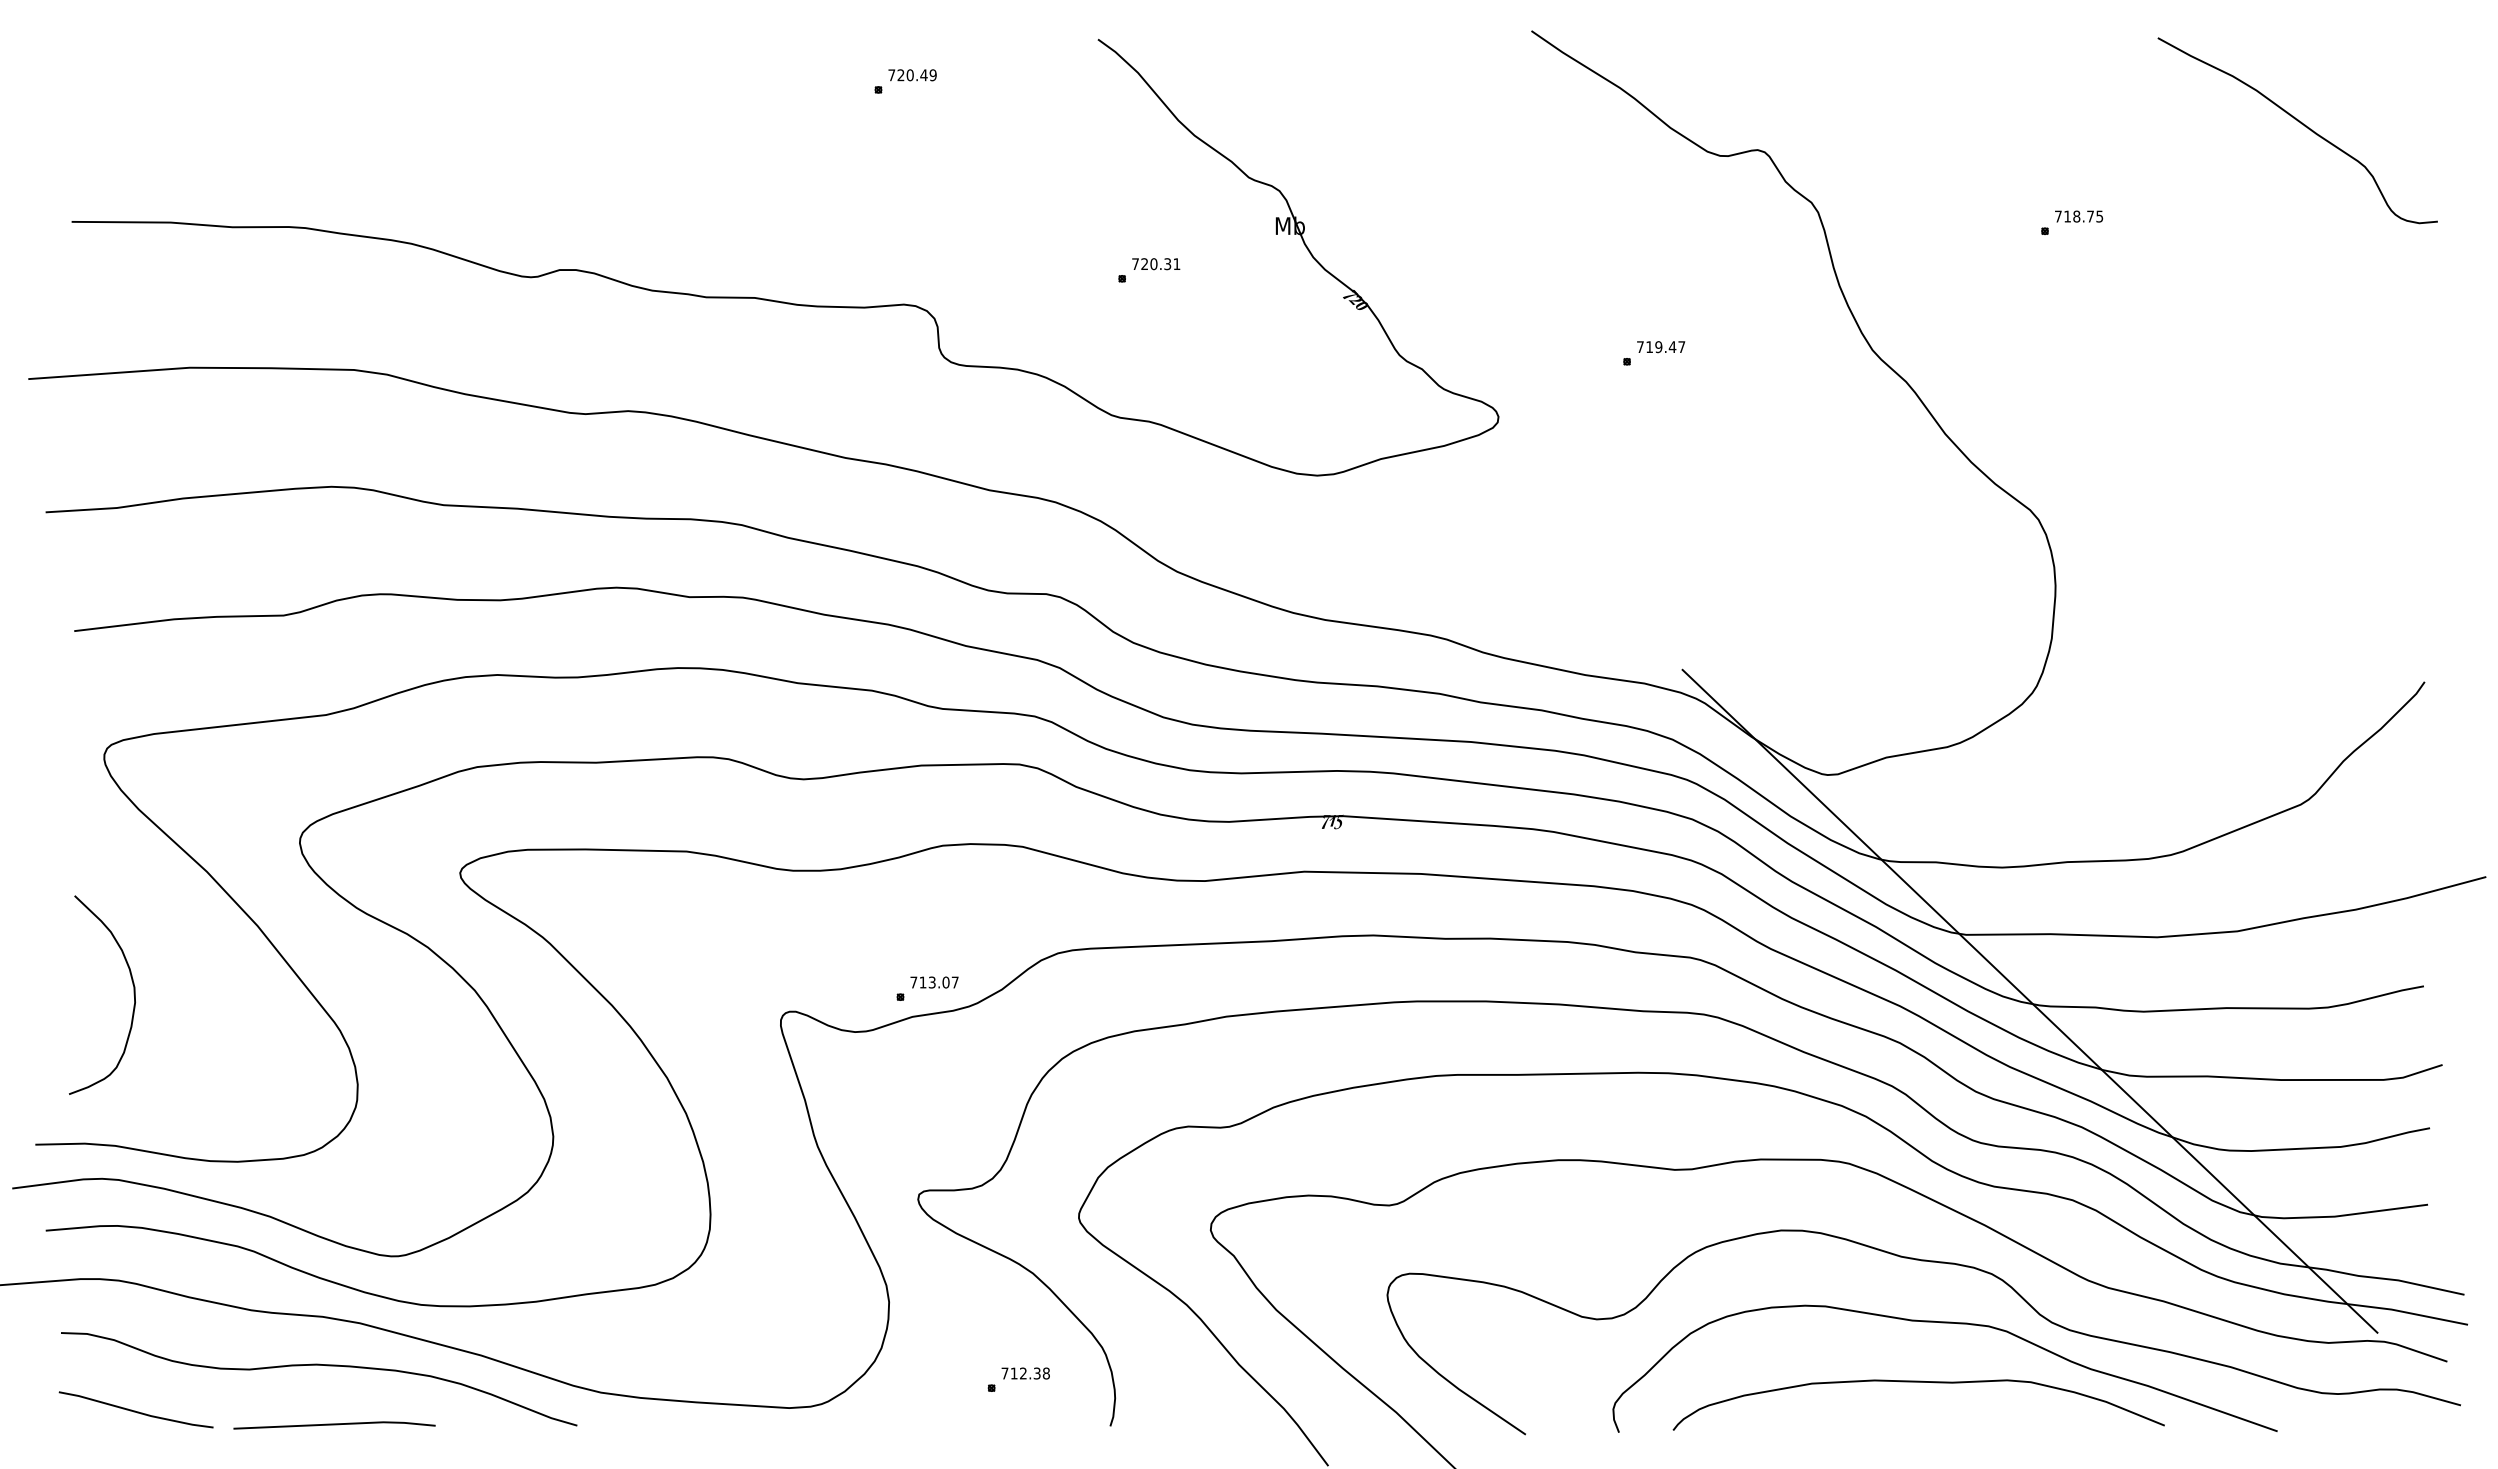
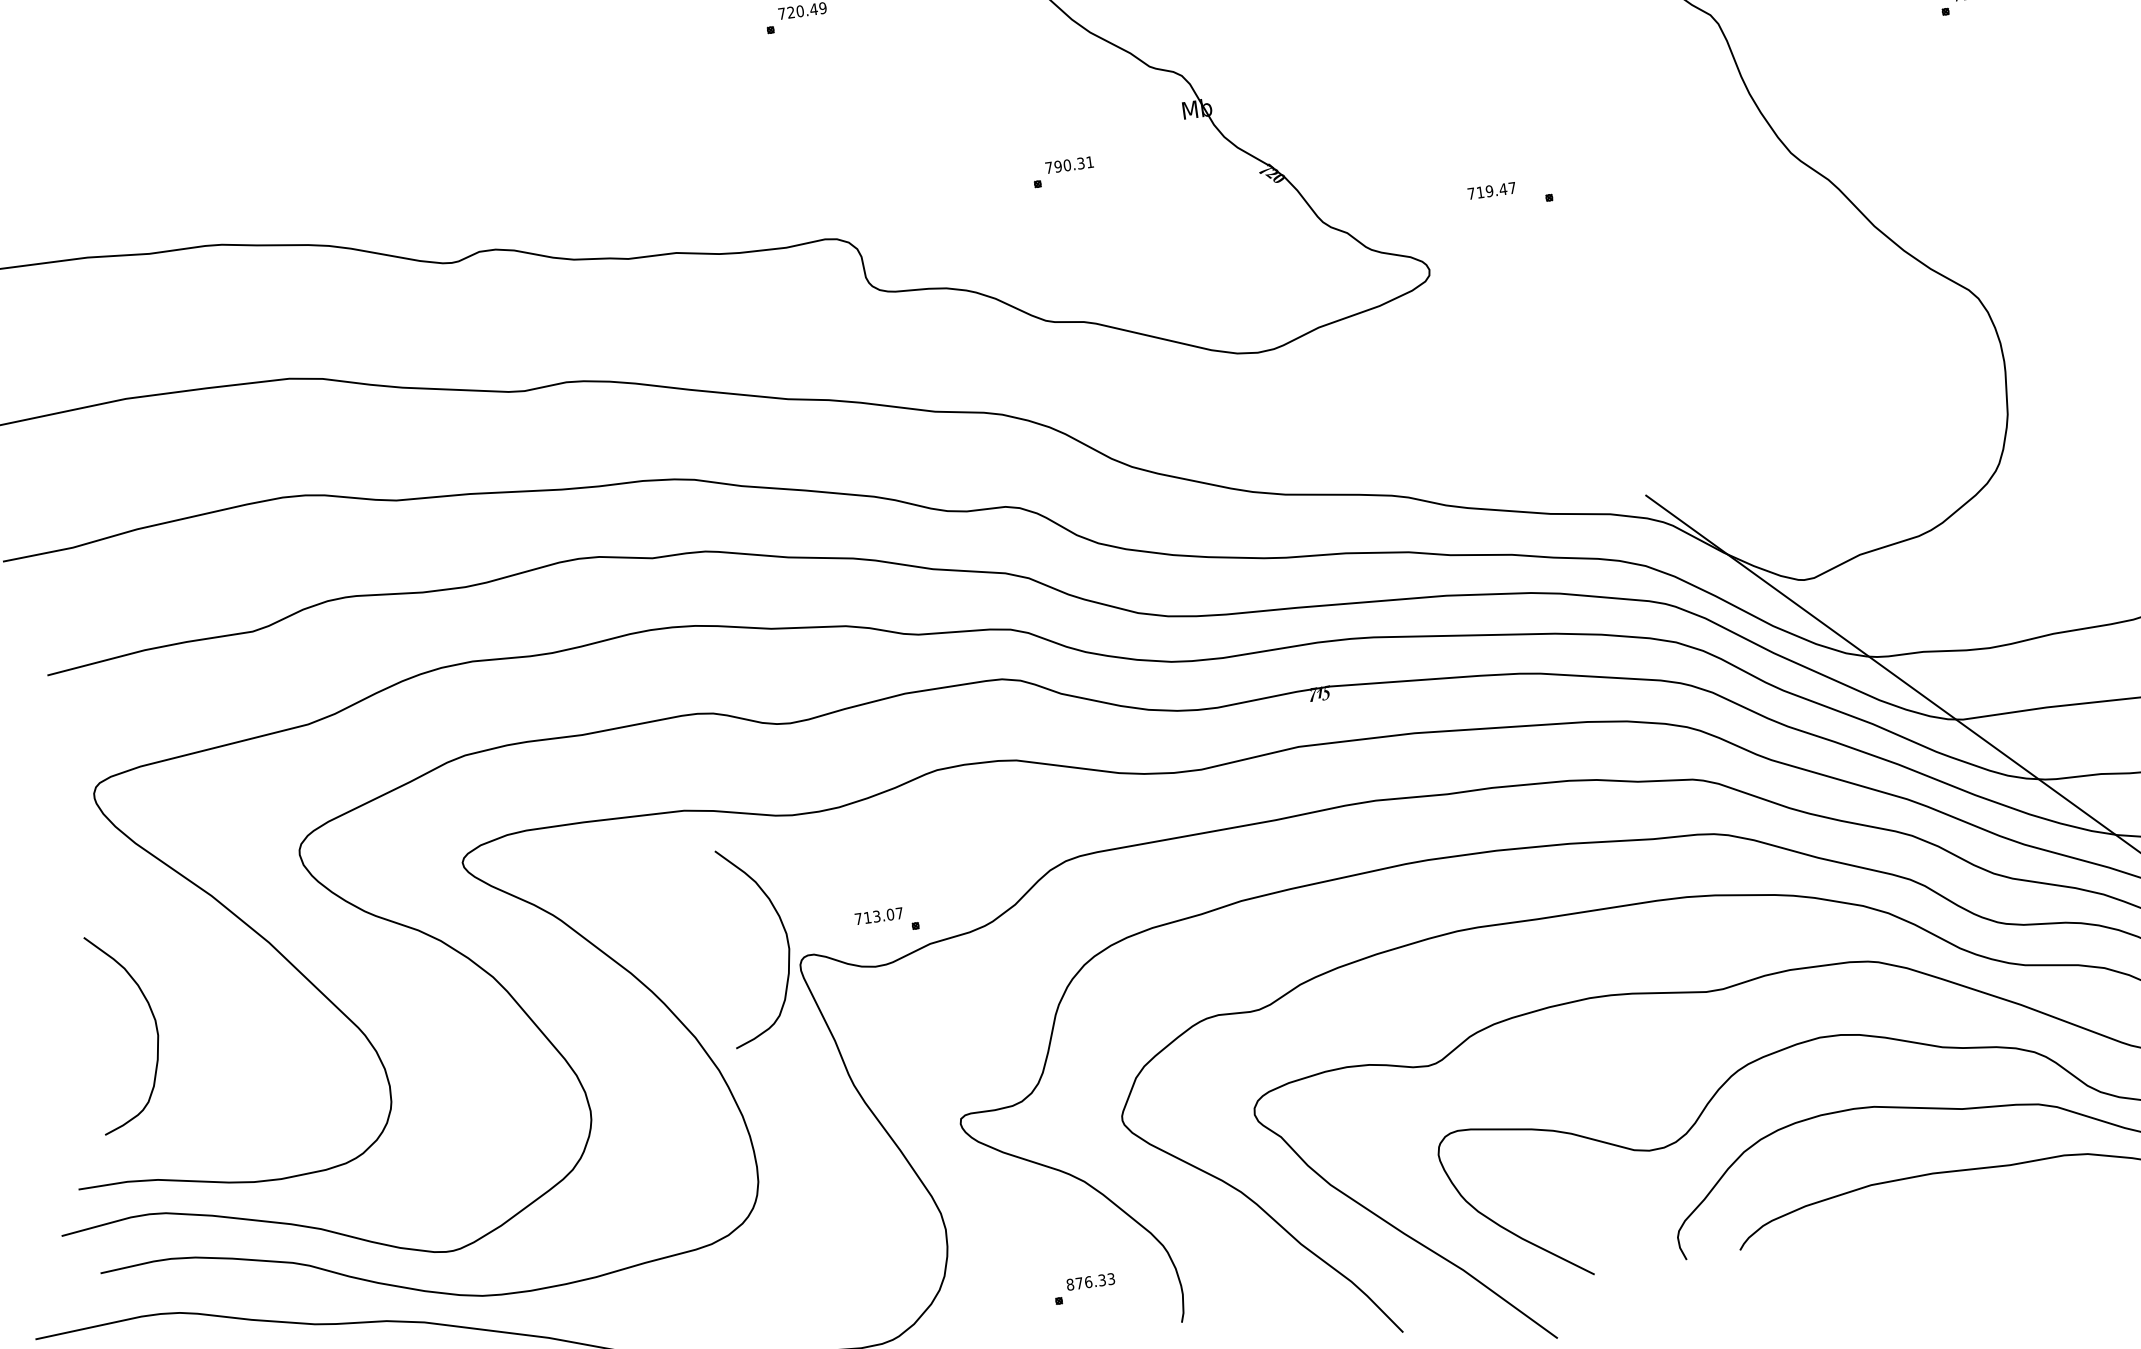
text: (1144, 264) -> (1058, 166), 720.31 -> 790.31
text: (1661, 347) -> (1492, 191), moved
text: (934, 982) -> (879, 916), moved
curve: (770, 994) -> (786, 940), added
text: (1025, 1373) -> (1090, 1281), 712.38 -> 876.33

